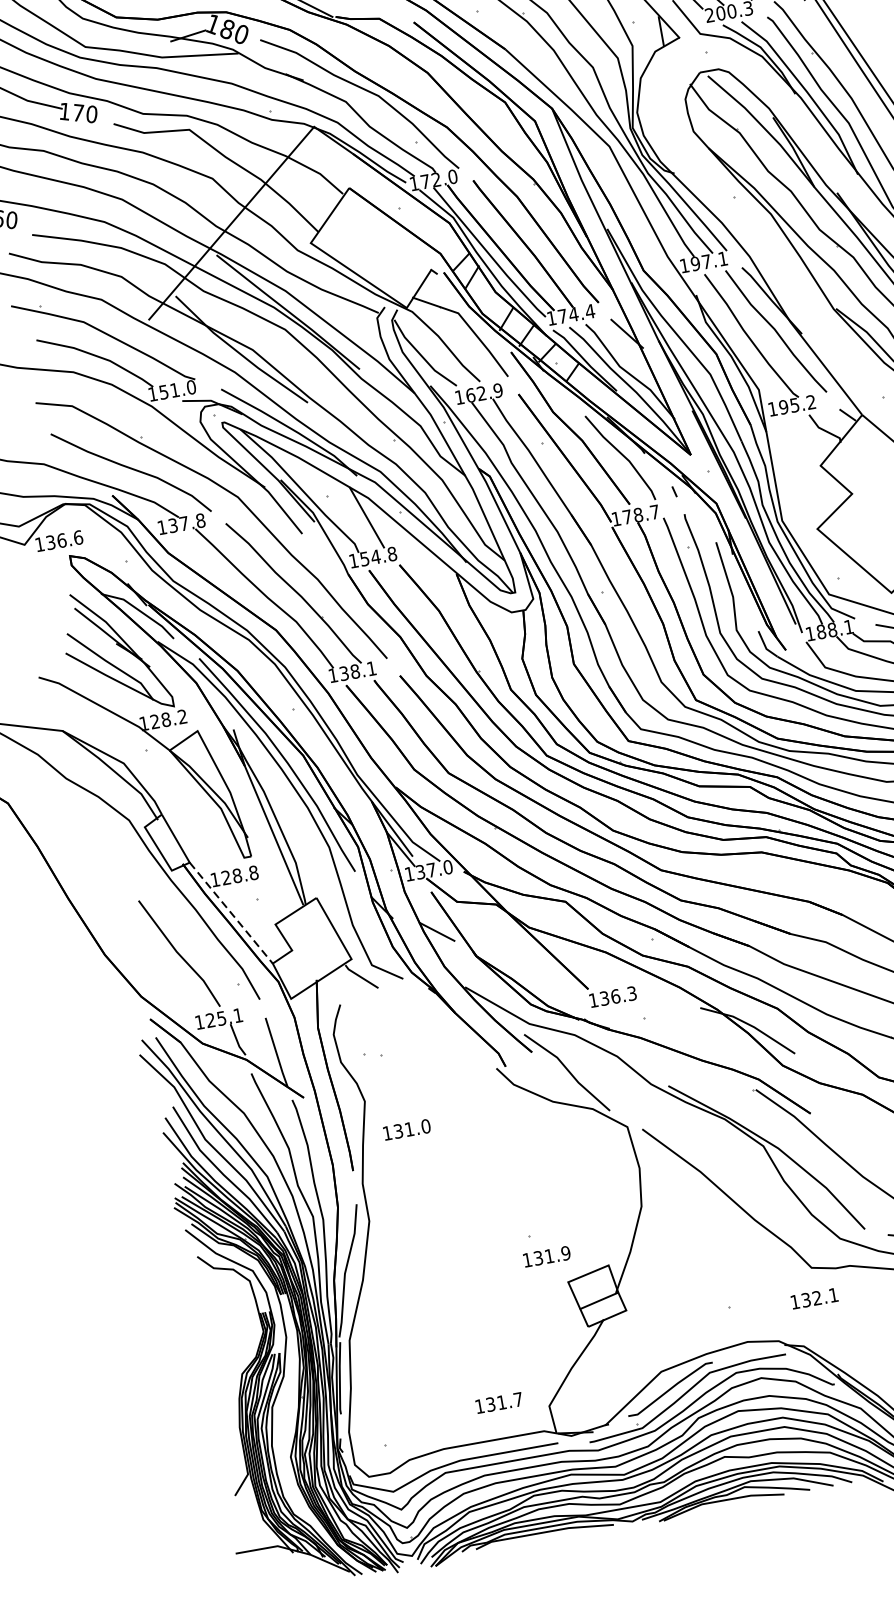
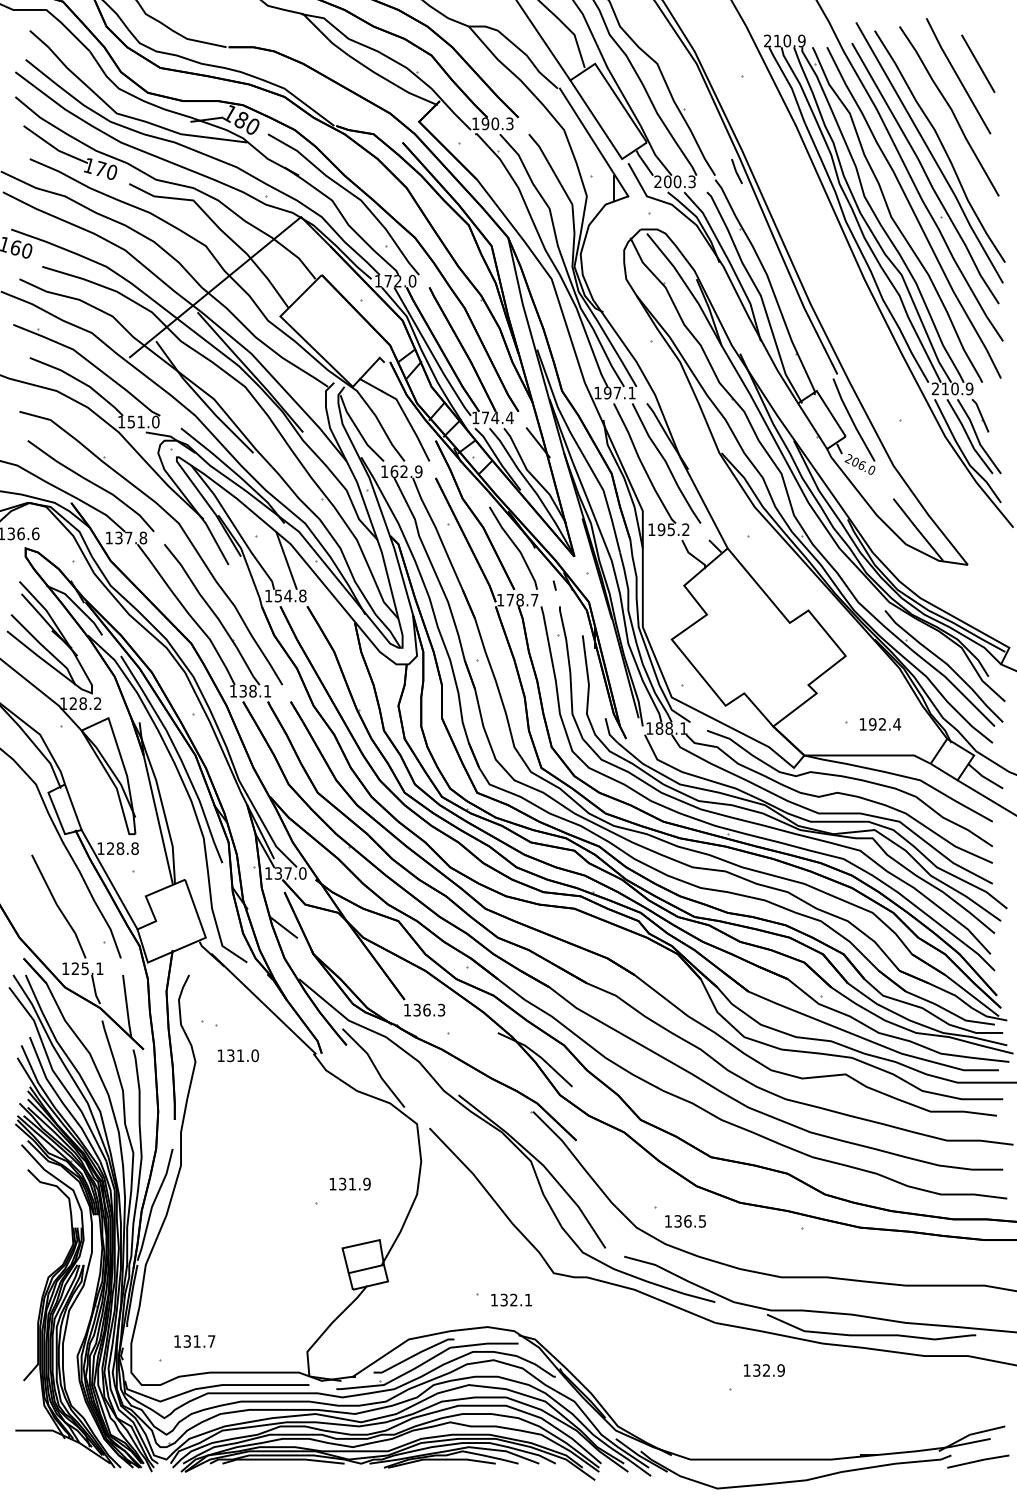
line: (231, 914) -> (109, 880), dashed -> solid
line: (429, 1021) -> (263, 1003), added
text: (407, 1129) -> (238, 1055), moved
text: (546, 1256) -> (349, 1183), moved
text: (814, 1297) -> (511, 1299), moved
text: (498, 1403) -> (194, 1341), moved

